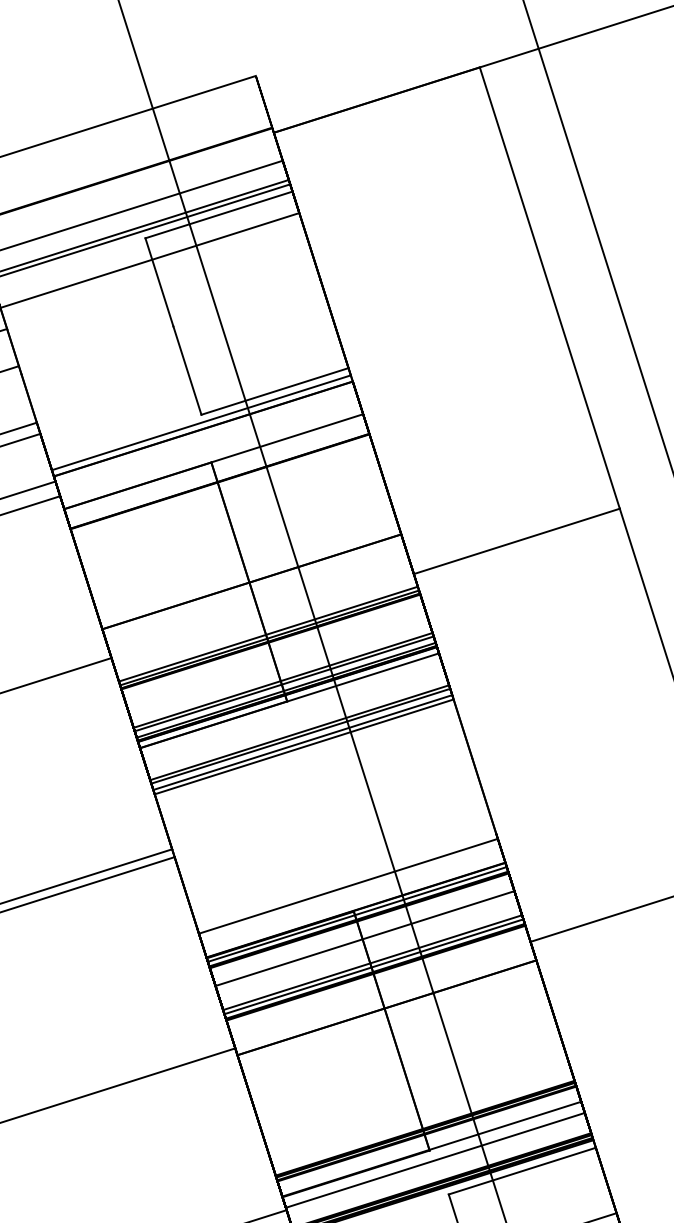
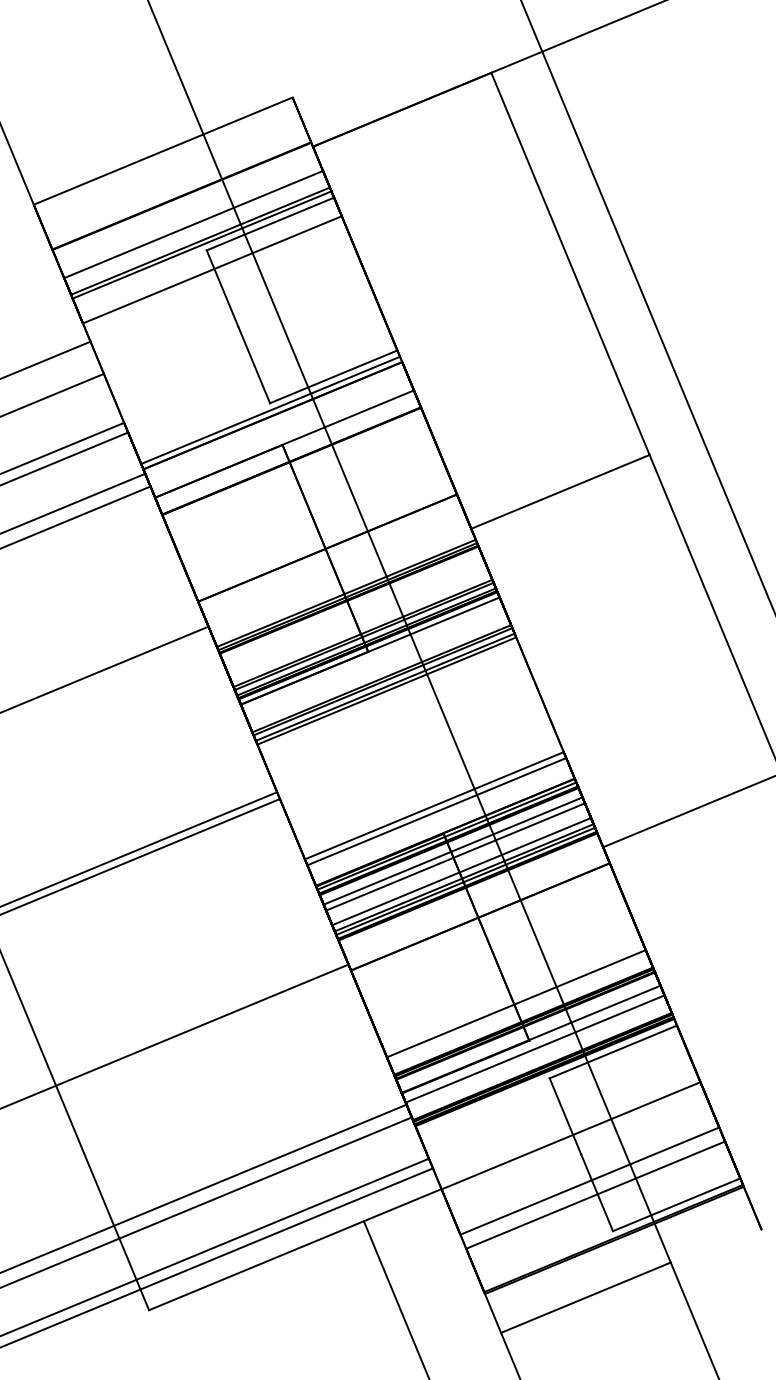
line: (345, 879) -> (433, 805), added
line: (362, 931) -> (452, 850), added
line: (370, 955) -> (461, 871), added
line: (417, 1107) -> (515, 1003), added

